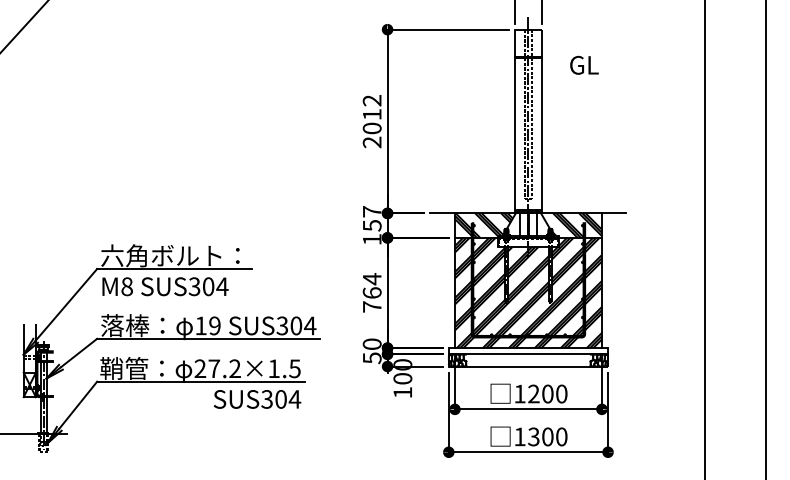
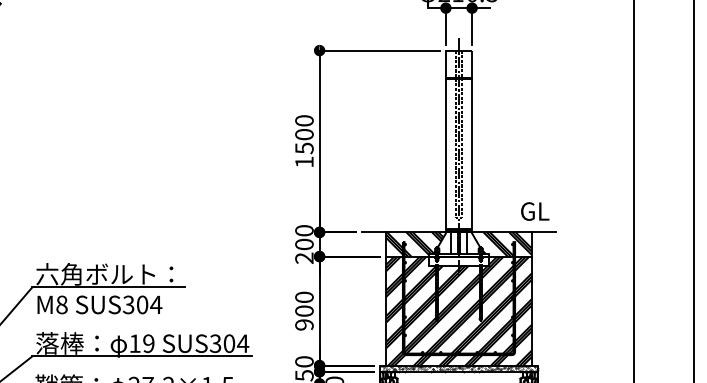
text: (584, 64) -> (535, 210), moved
text: (371, 121) -> (303, 141), 2012 -> 1500
text: (371, 225) -> (303, 244), 157 -> 200
text: (371, 292) -> (303, 310), 764 -> 900
hatch: (528, 351) -> (459, 369), added

